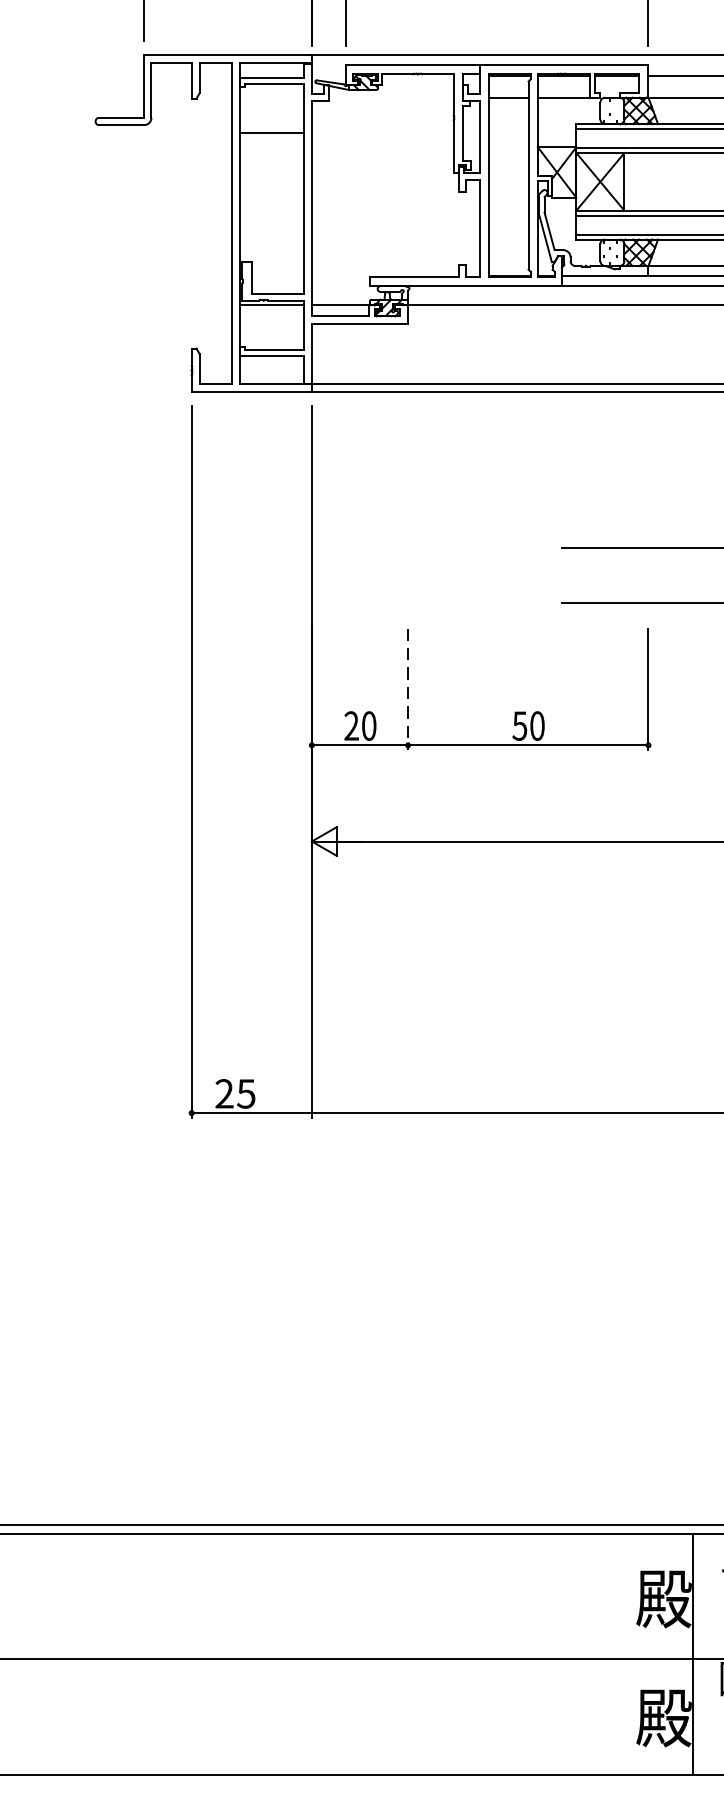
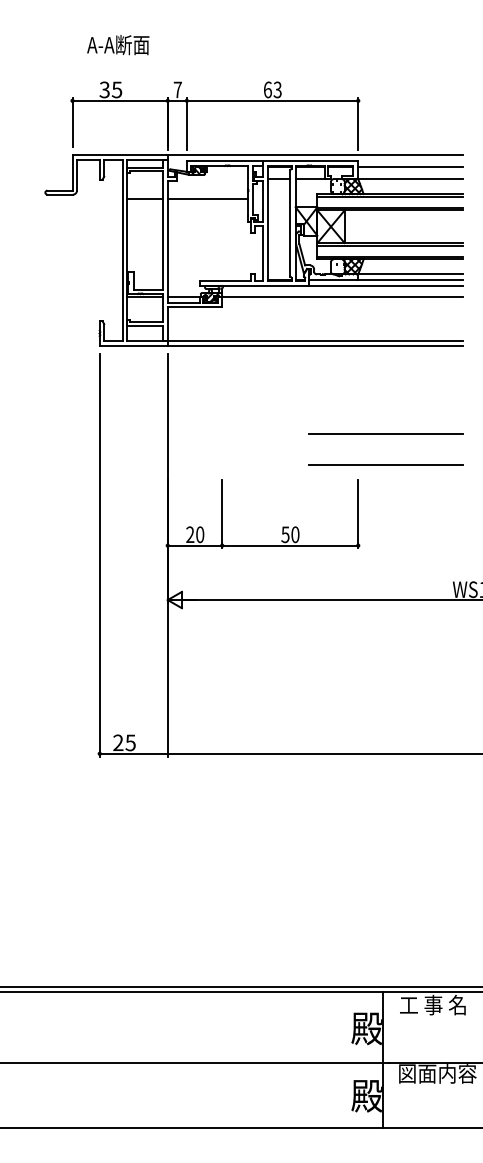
line: (382, 133) -> (207, 199), added
line: (408, 690) -> (222, 514), dashed -> solid

